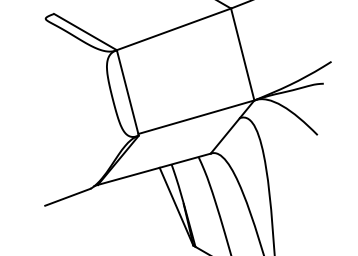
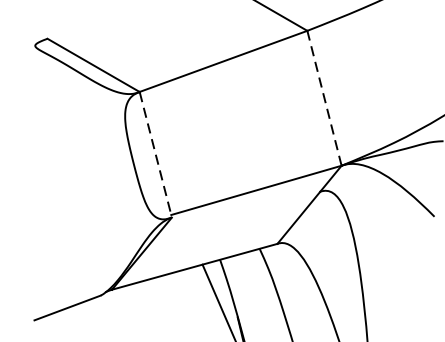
line: (242, 54) -> (324, 98), solid -> dashed
line: (127, 93) -> (155, 155), solid -> dashed

